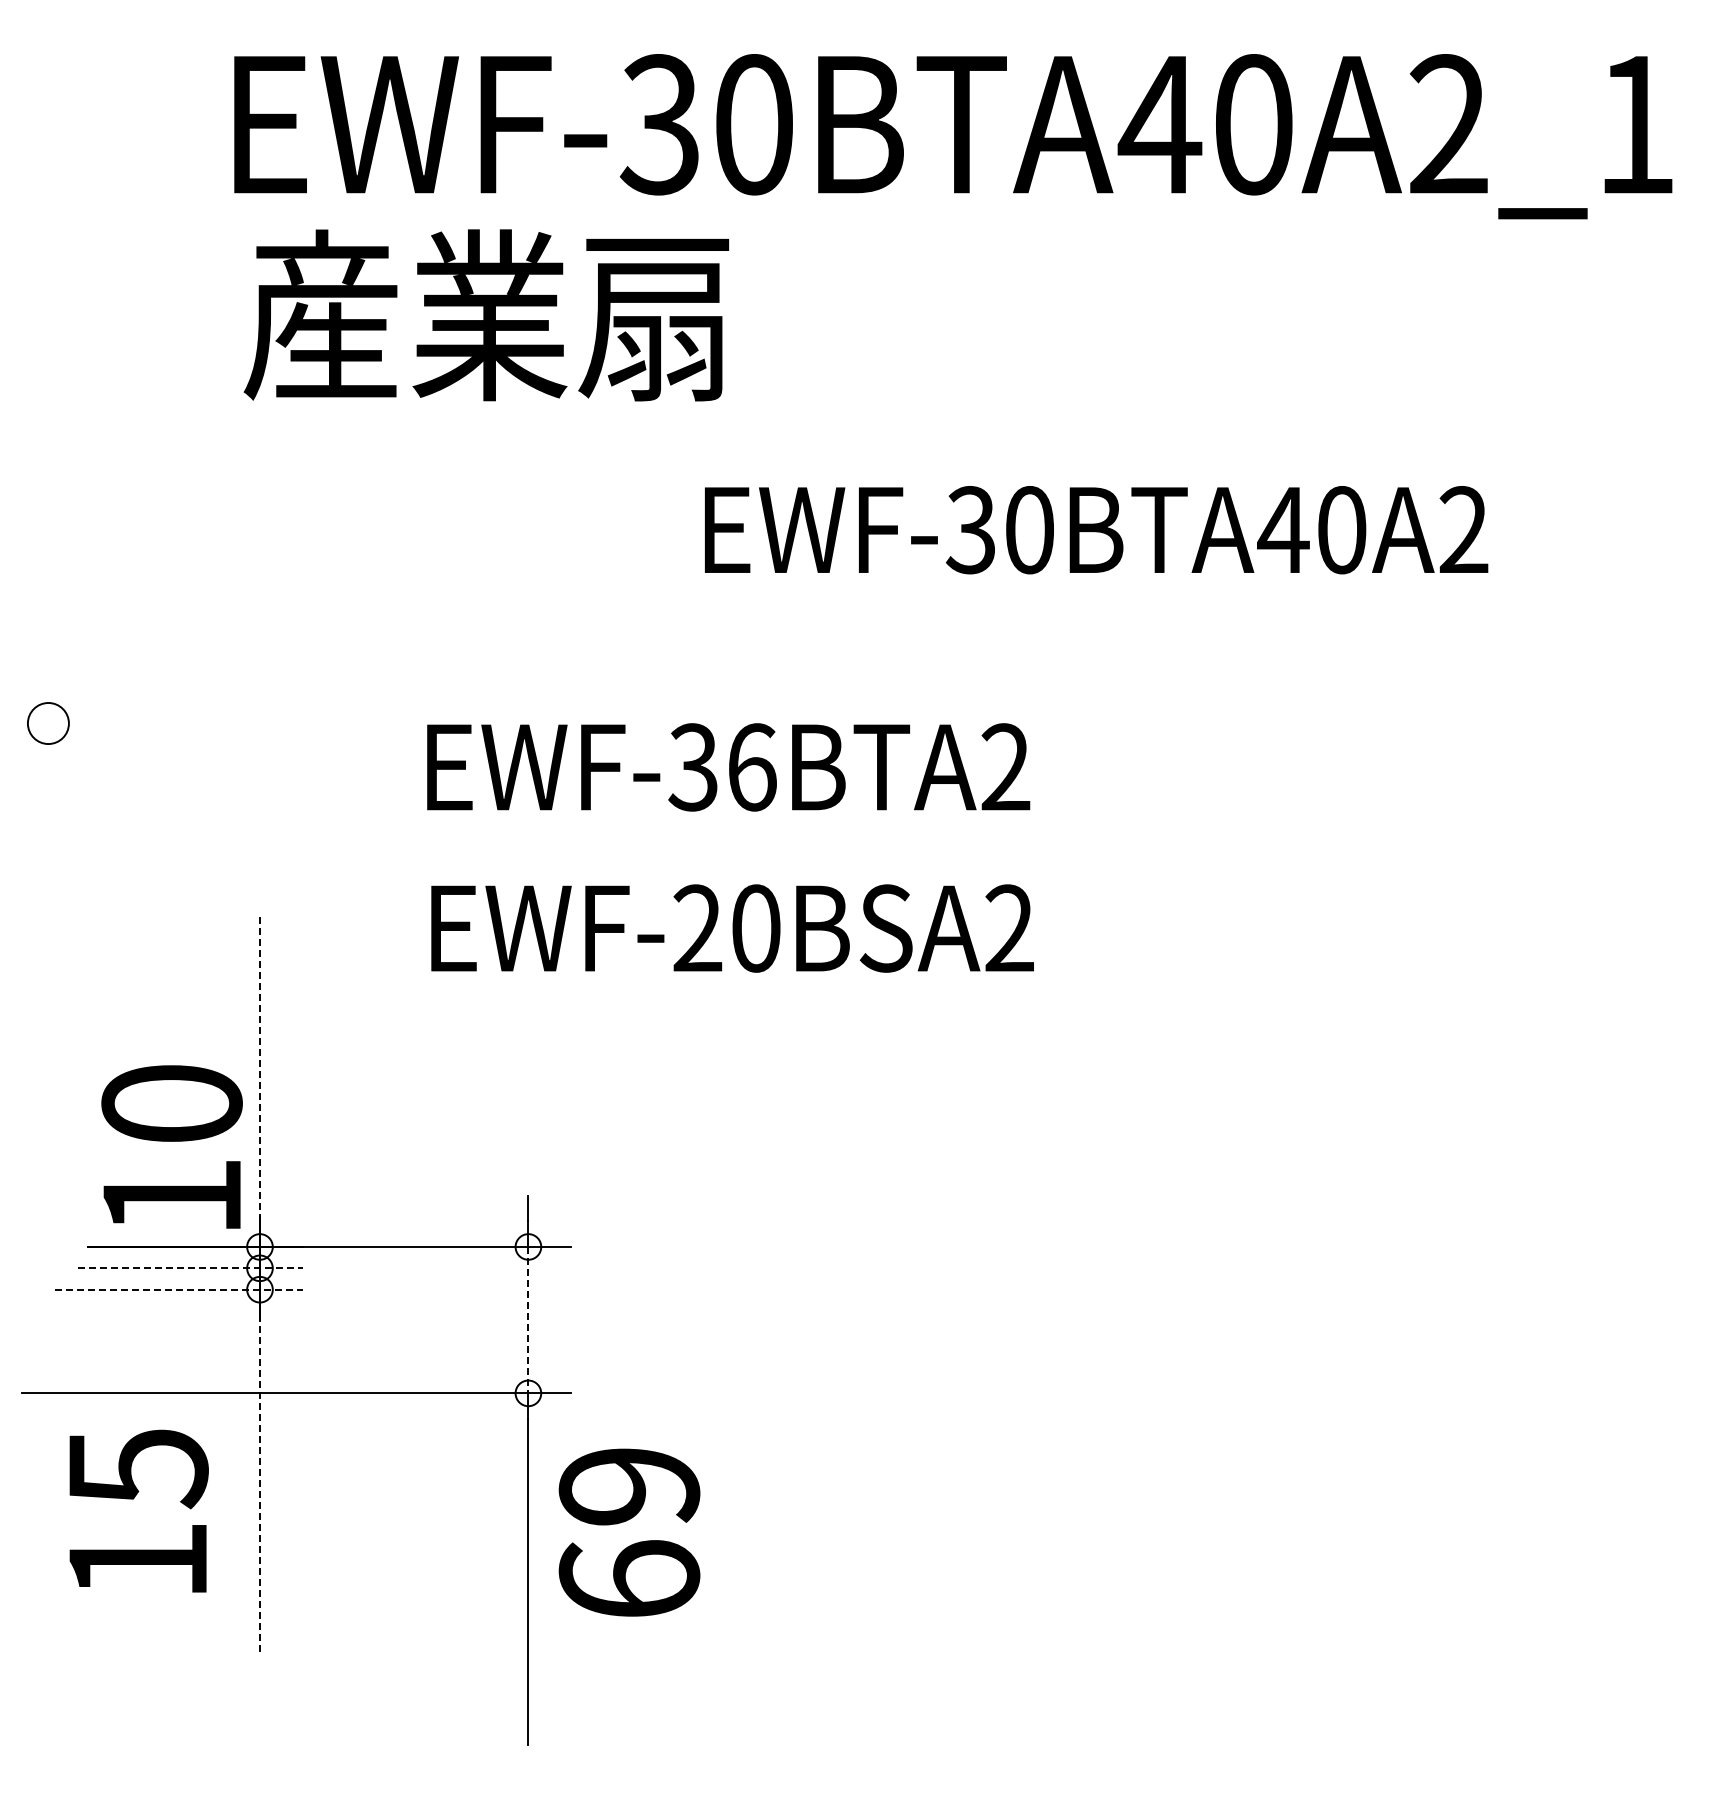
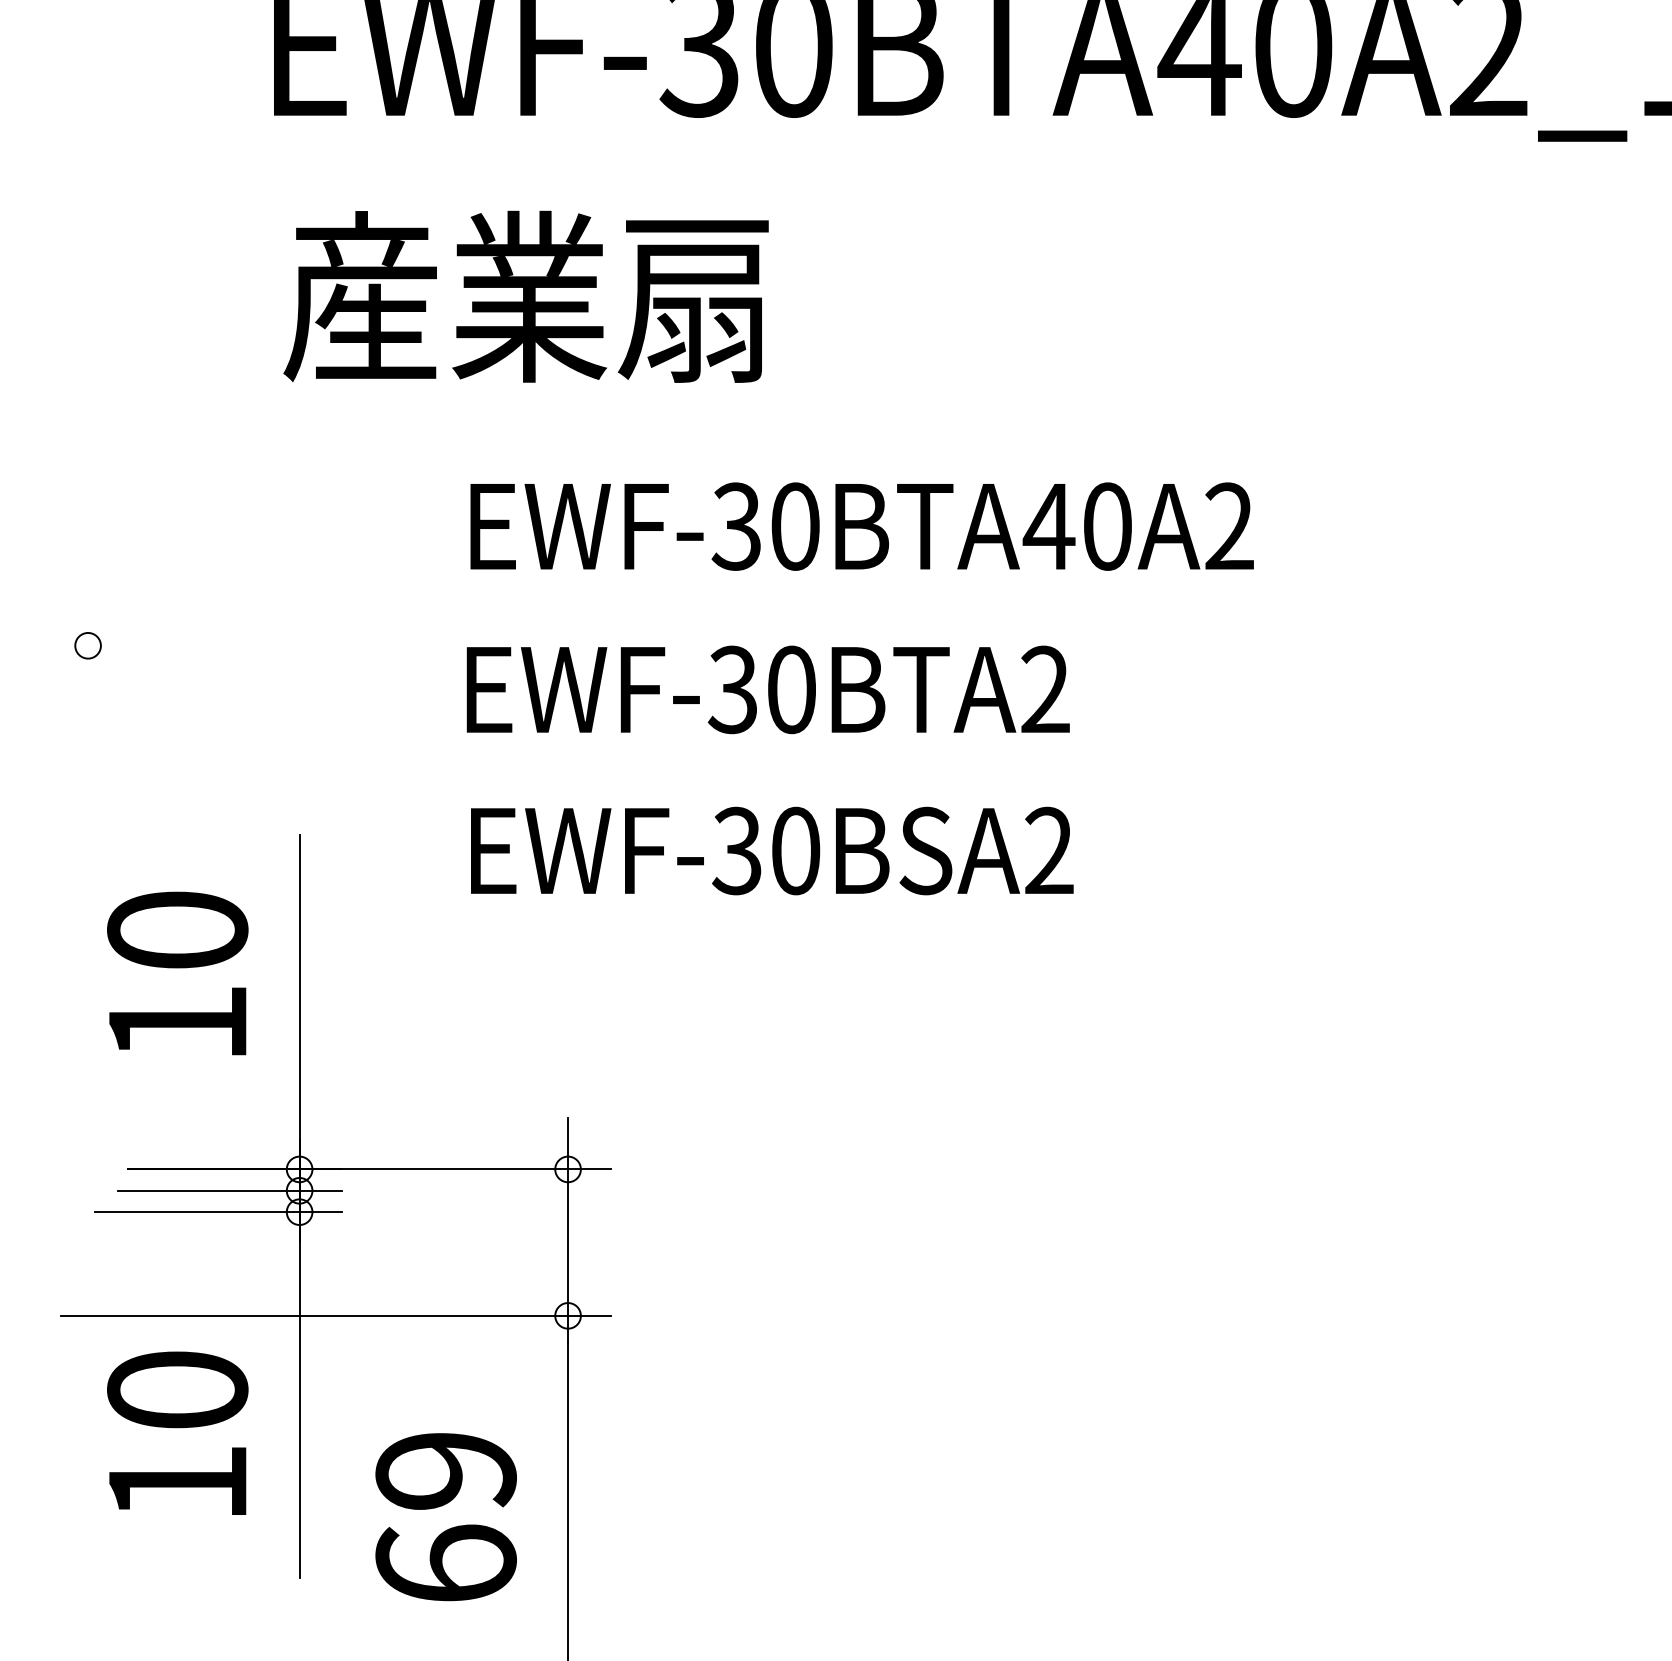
text: (486, 315) -> (526, 296), moved
text: (1096, 530) -> (862, 526), moved
circle: (48, 722) -> (88, 644), size x0.62
text: (752, 767) -> (792, 689), EWF-36BTA2 -> EWF-30BTA2
text: (697, 928) -> (737, 850), EWF-20BSA2 -> EWF-30BSA2
line: (259, 1066) -> (299, 988), dashed -> solid
text: (171, 1146) -> (177, 972), moved
line: (191, 1268) -> (231, 1190), dashed -> solid
line: (178, 1289) -> (218, 1211), dashed -> solid
line: (528, 1320) -> (568, 1242), dashed -> solid
text: (137, 1469) -> (177, 1391), 15 -> 10
line: (259, 1485) -> (299, 1407), dashed -> solid
text: (629, 1532) -> (446, 1516), moved

